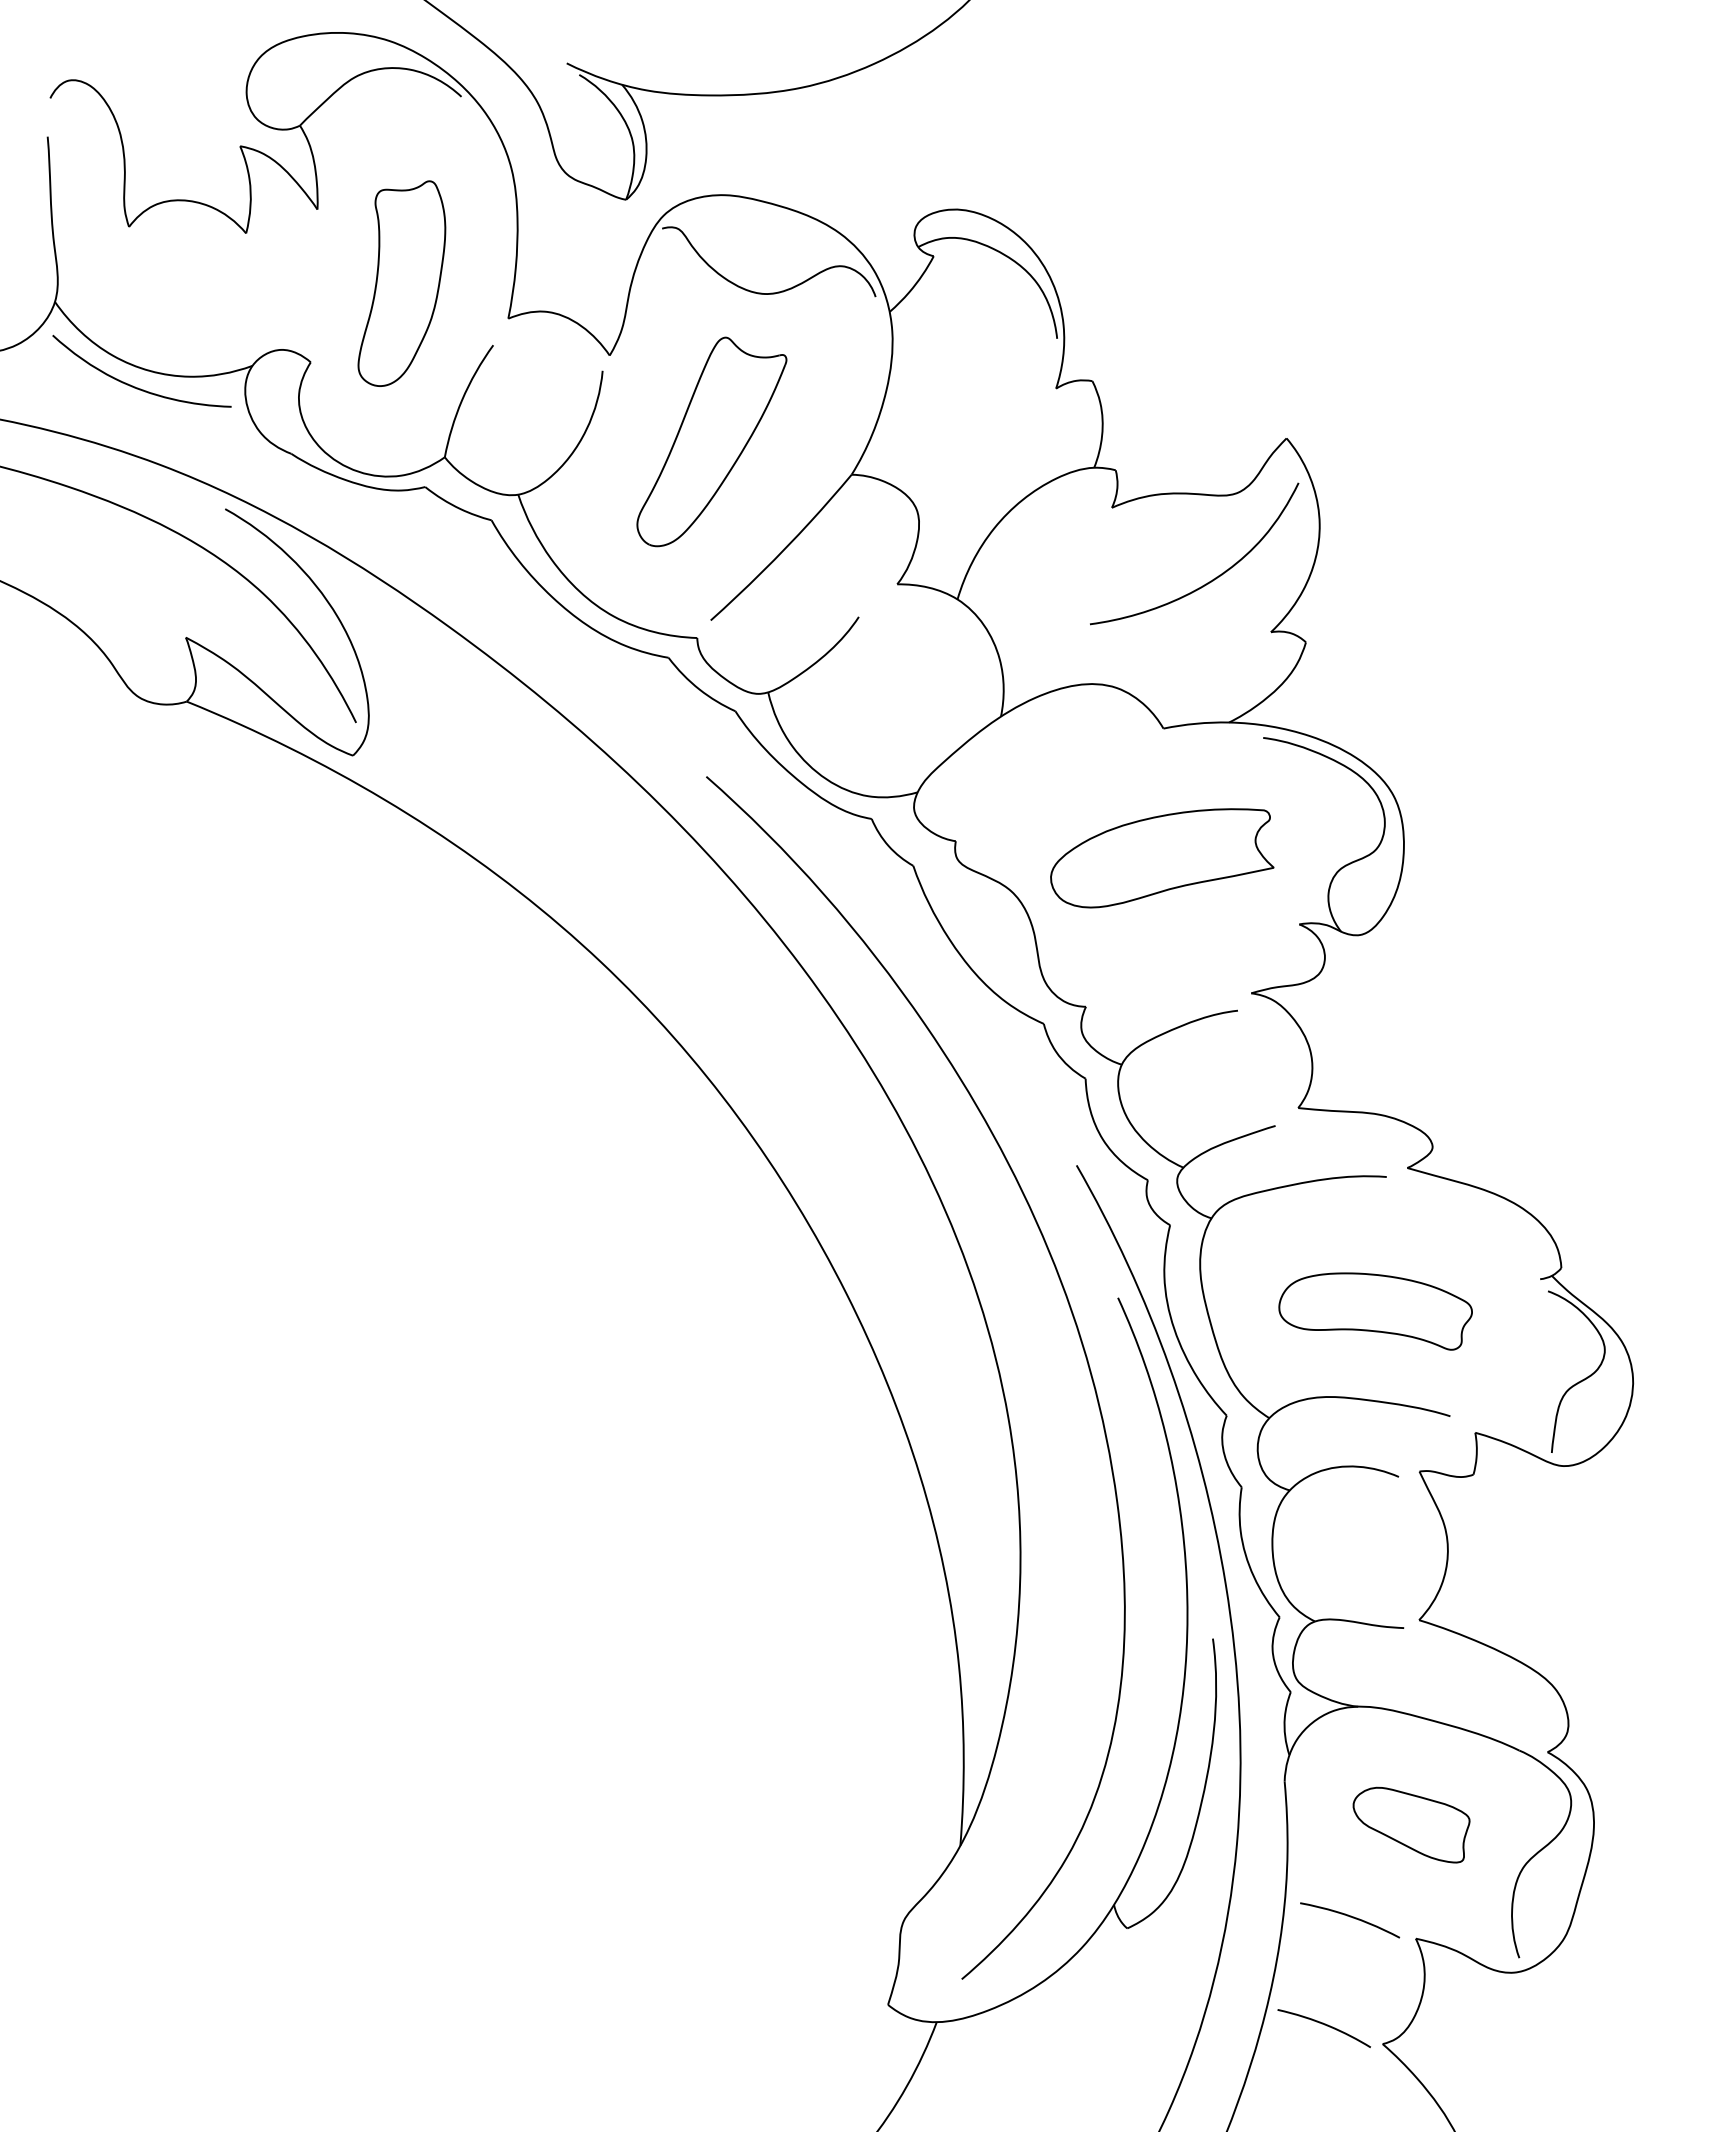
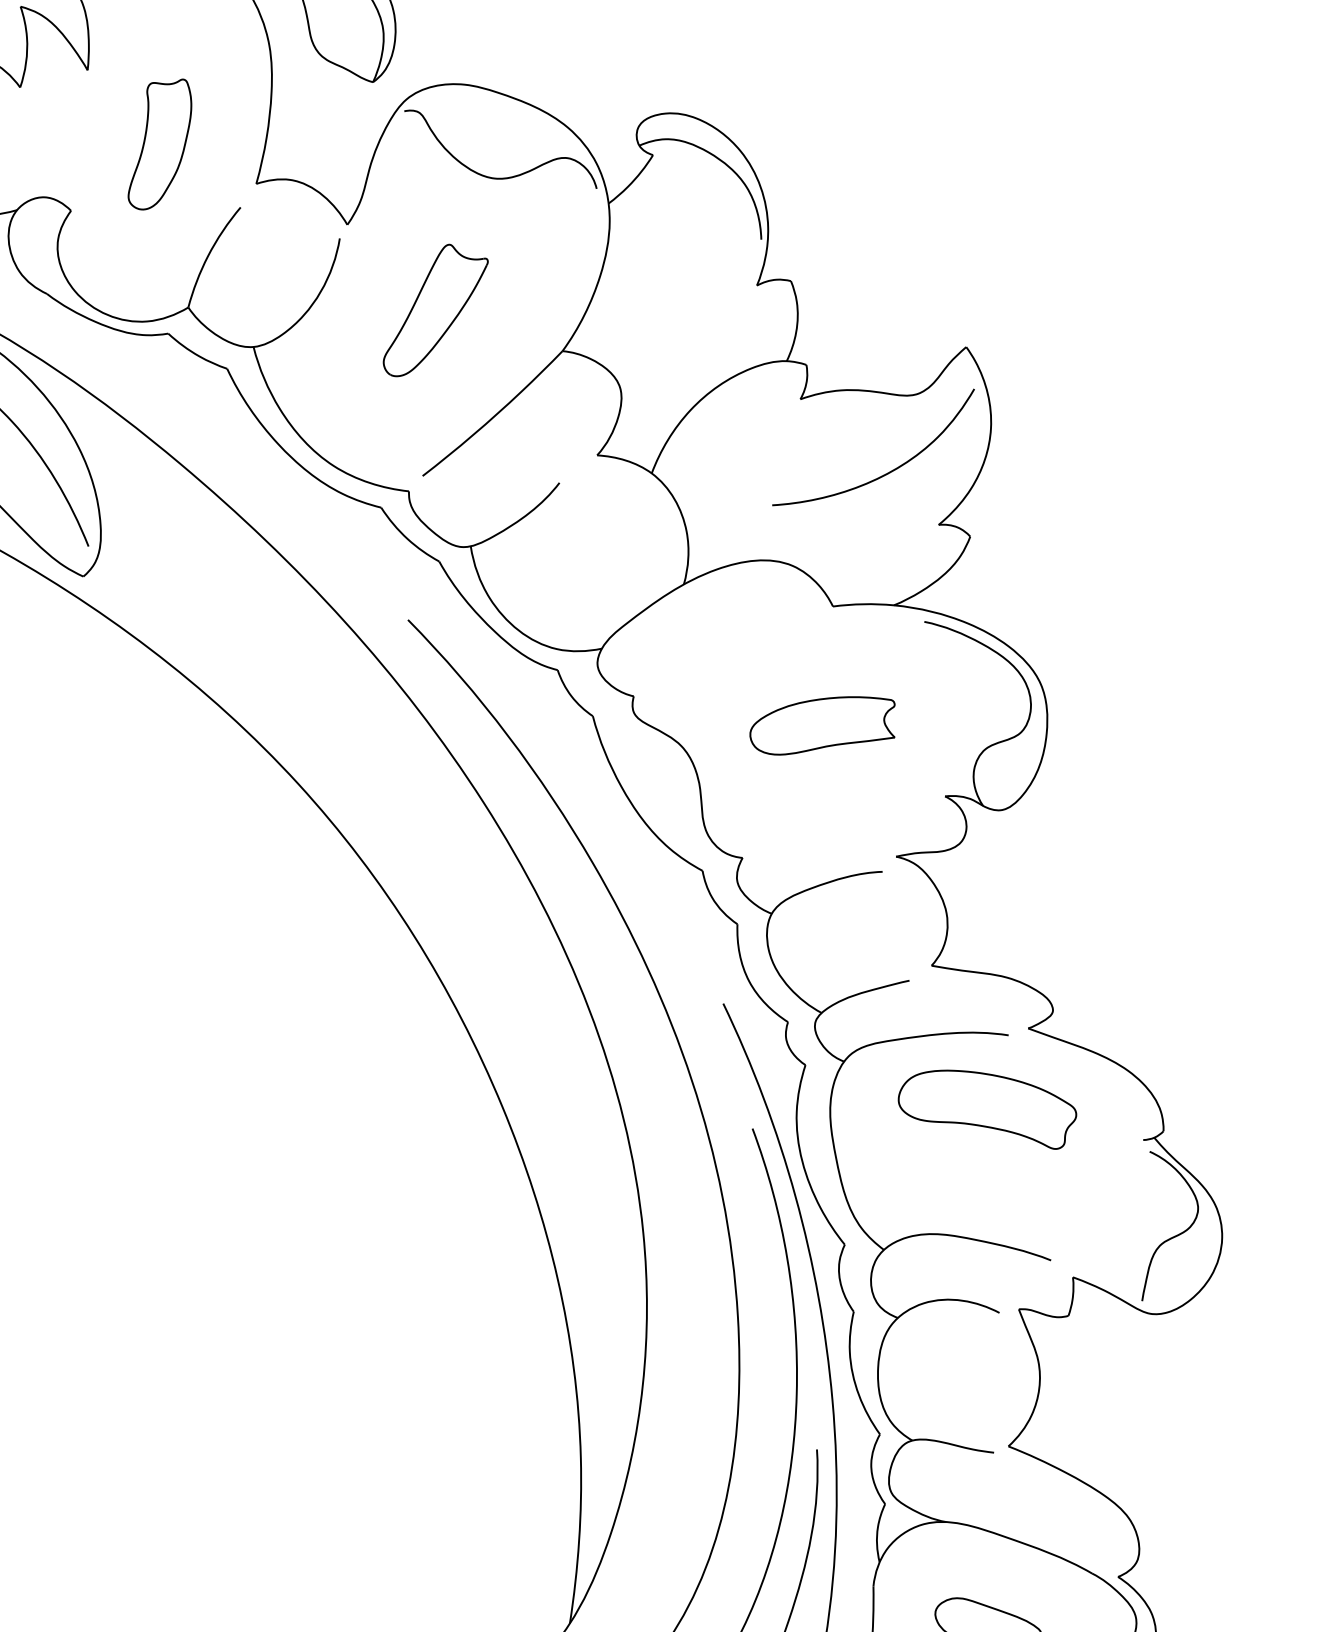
part: (401, 283) -> (160, 144), size x0.7
part: (711, 441) -> (435, 311), size x0.7
part: (1162, 858) -> (823, 726), size x0.7
part: (1375, 1311) -> (987, 1108), moved

